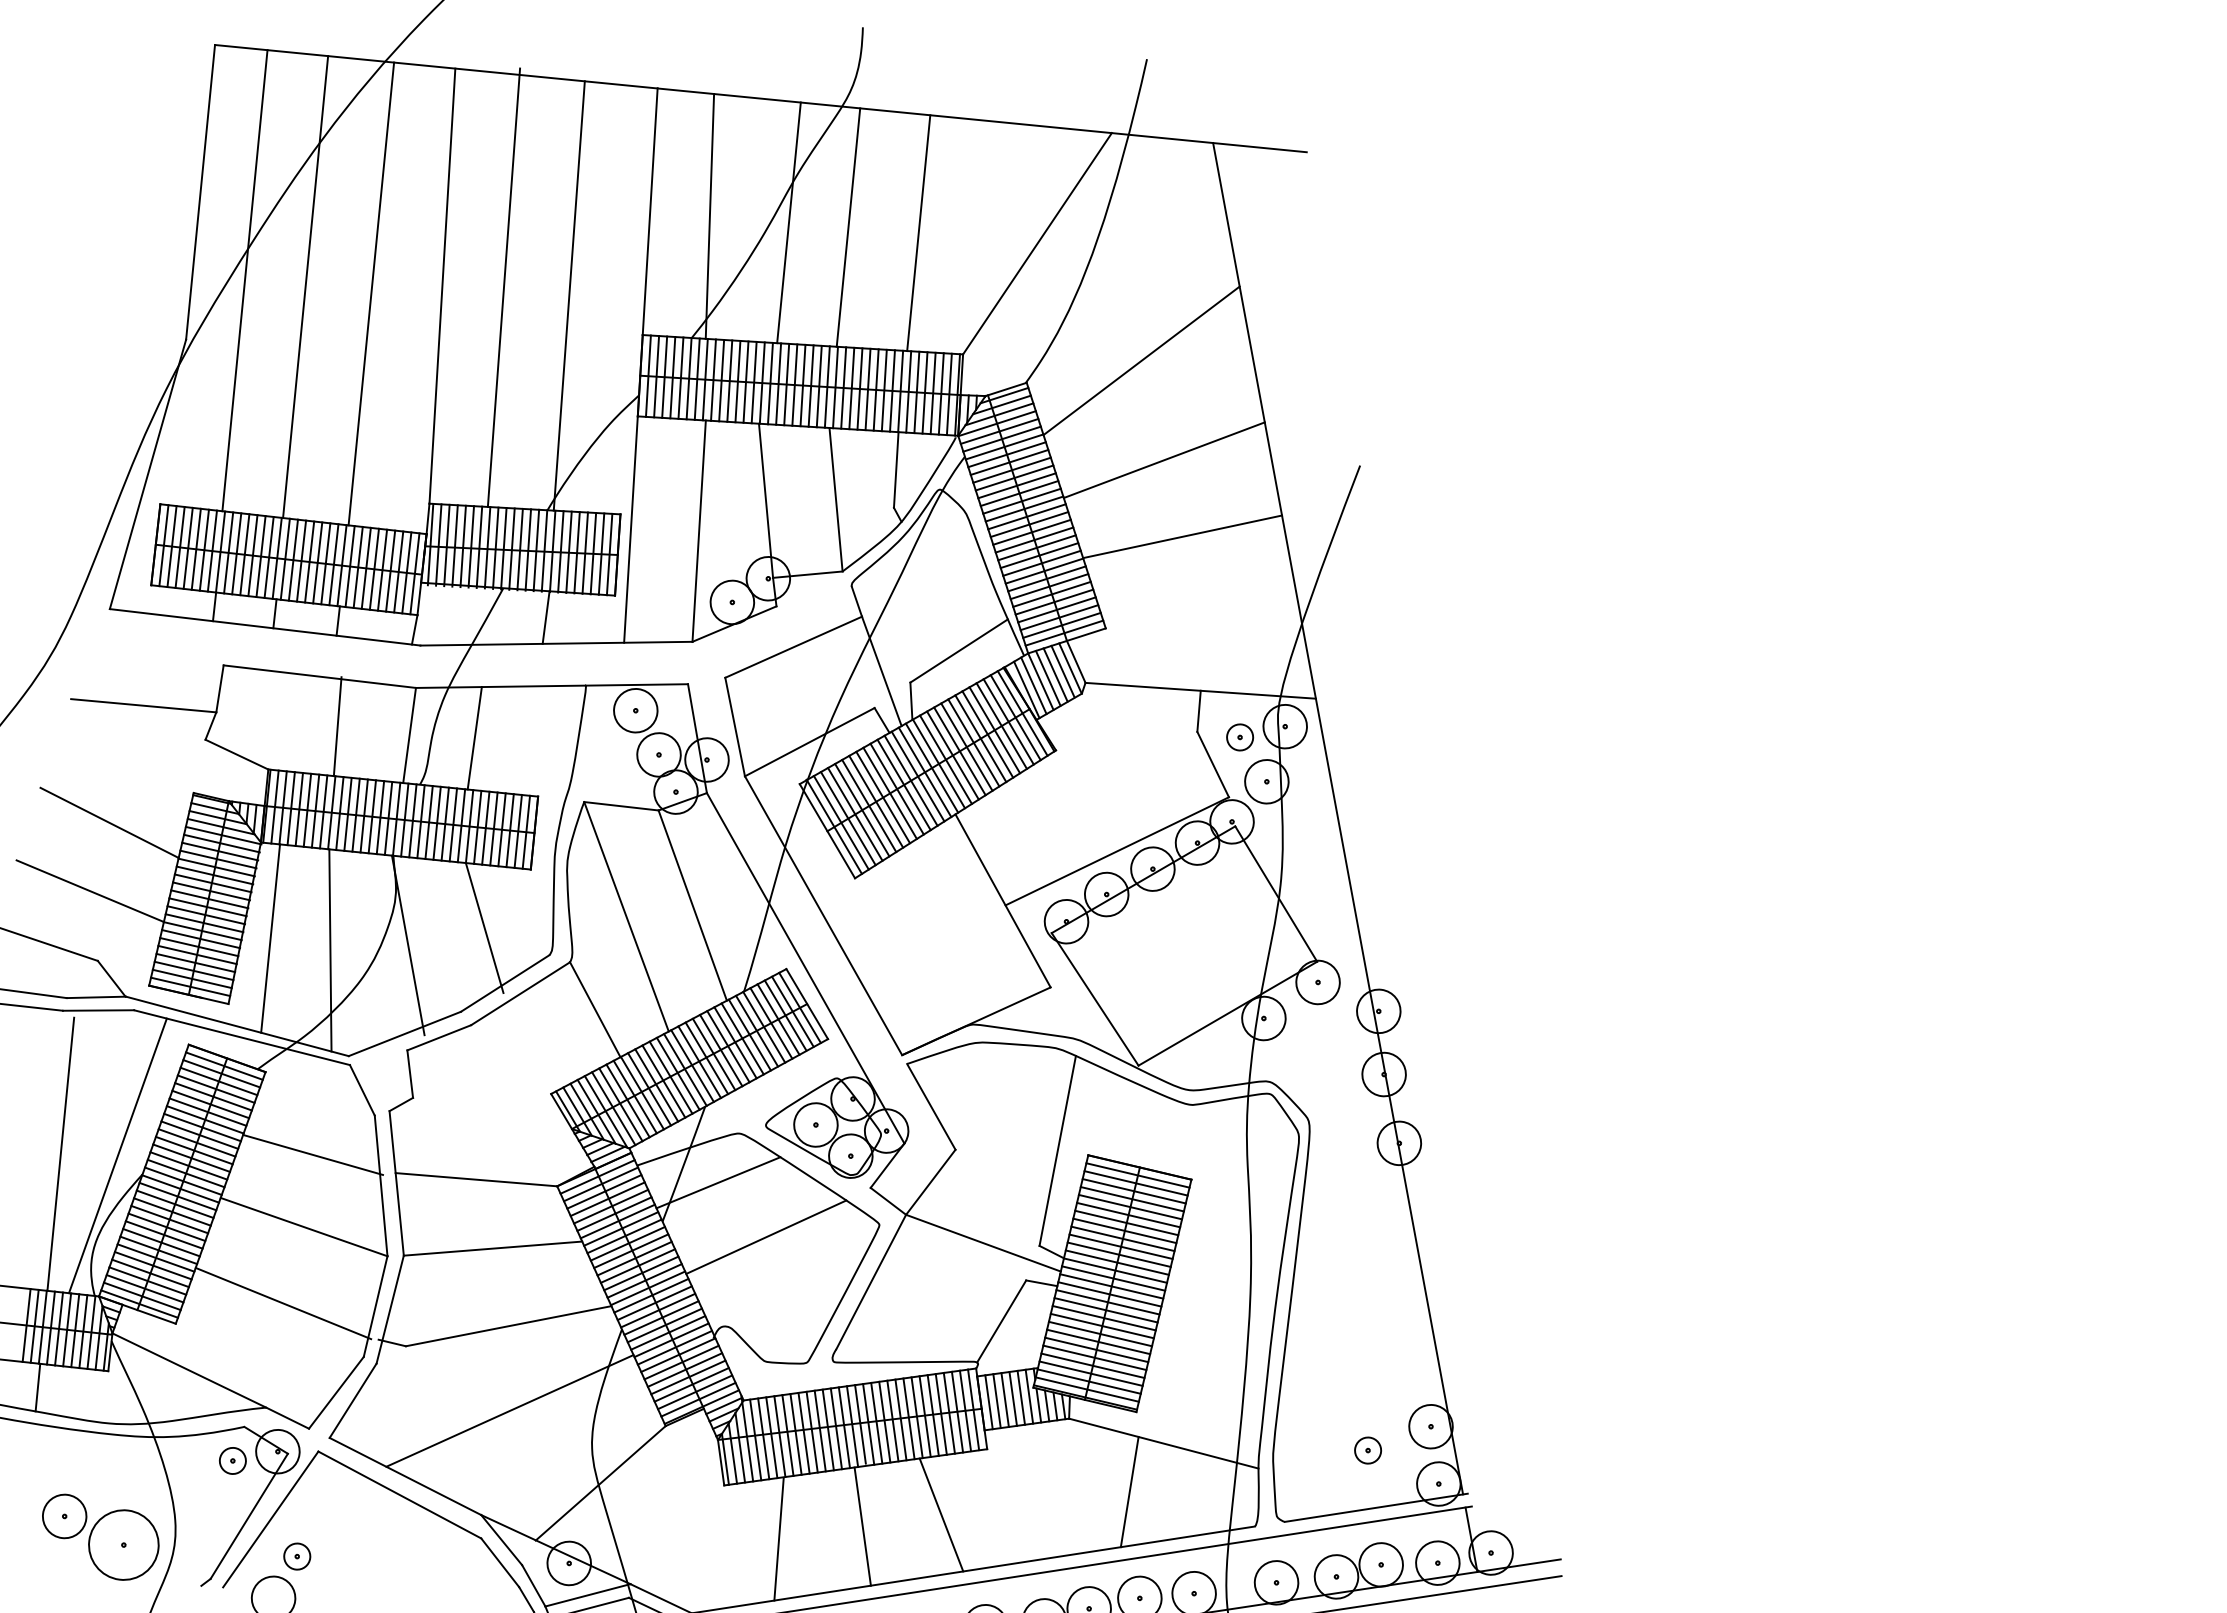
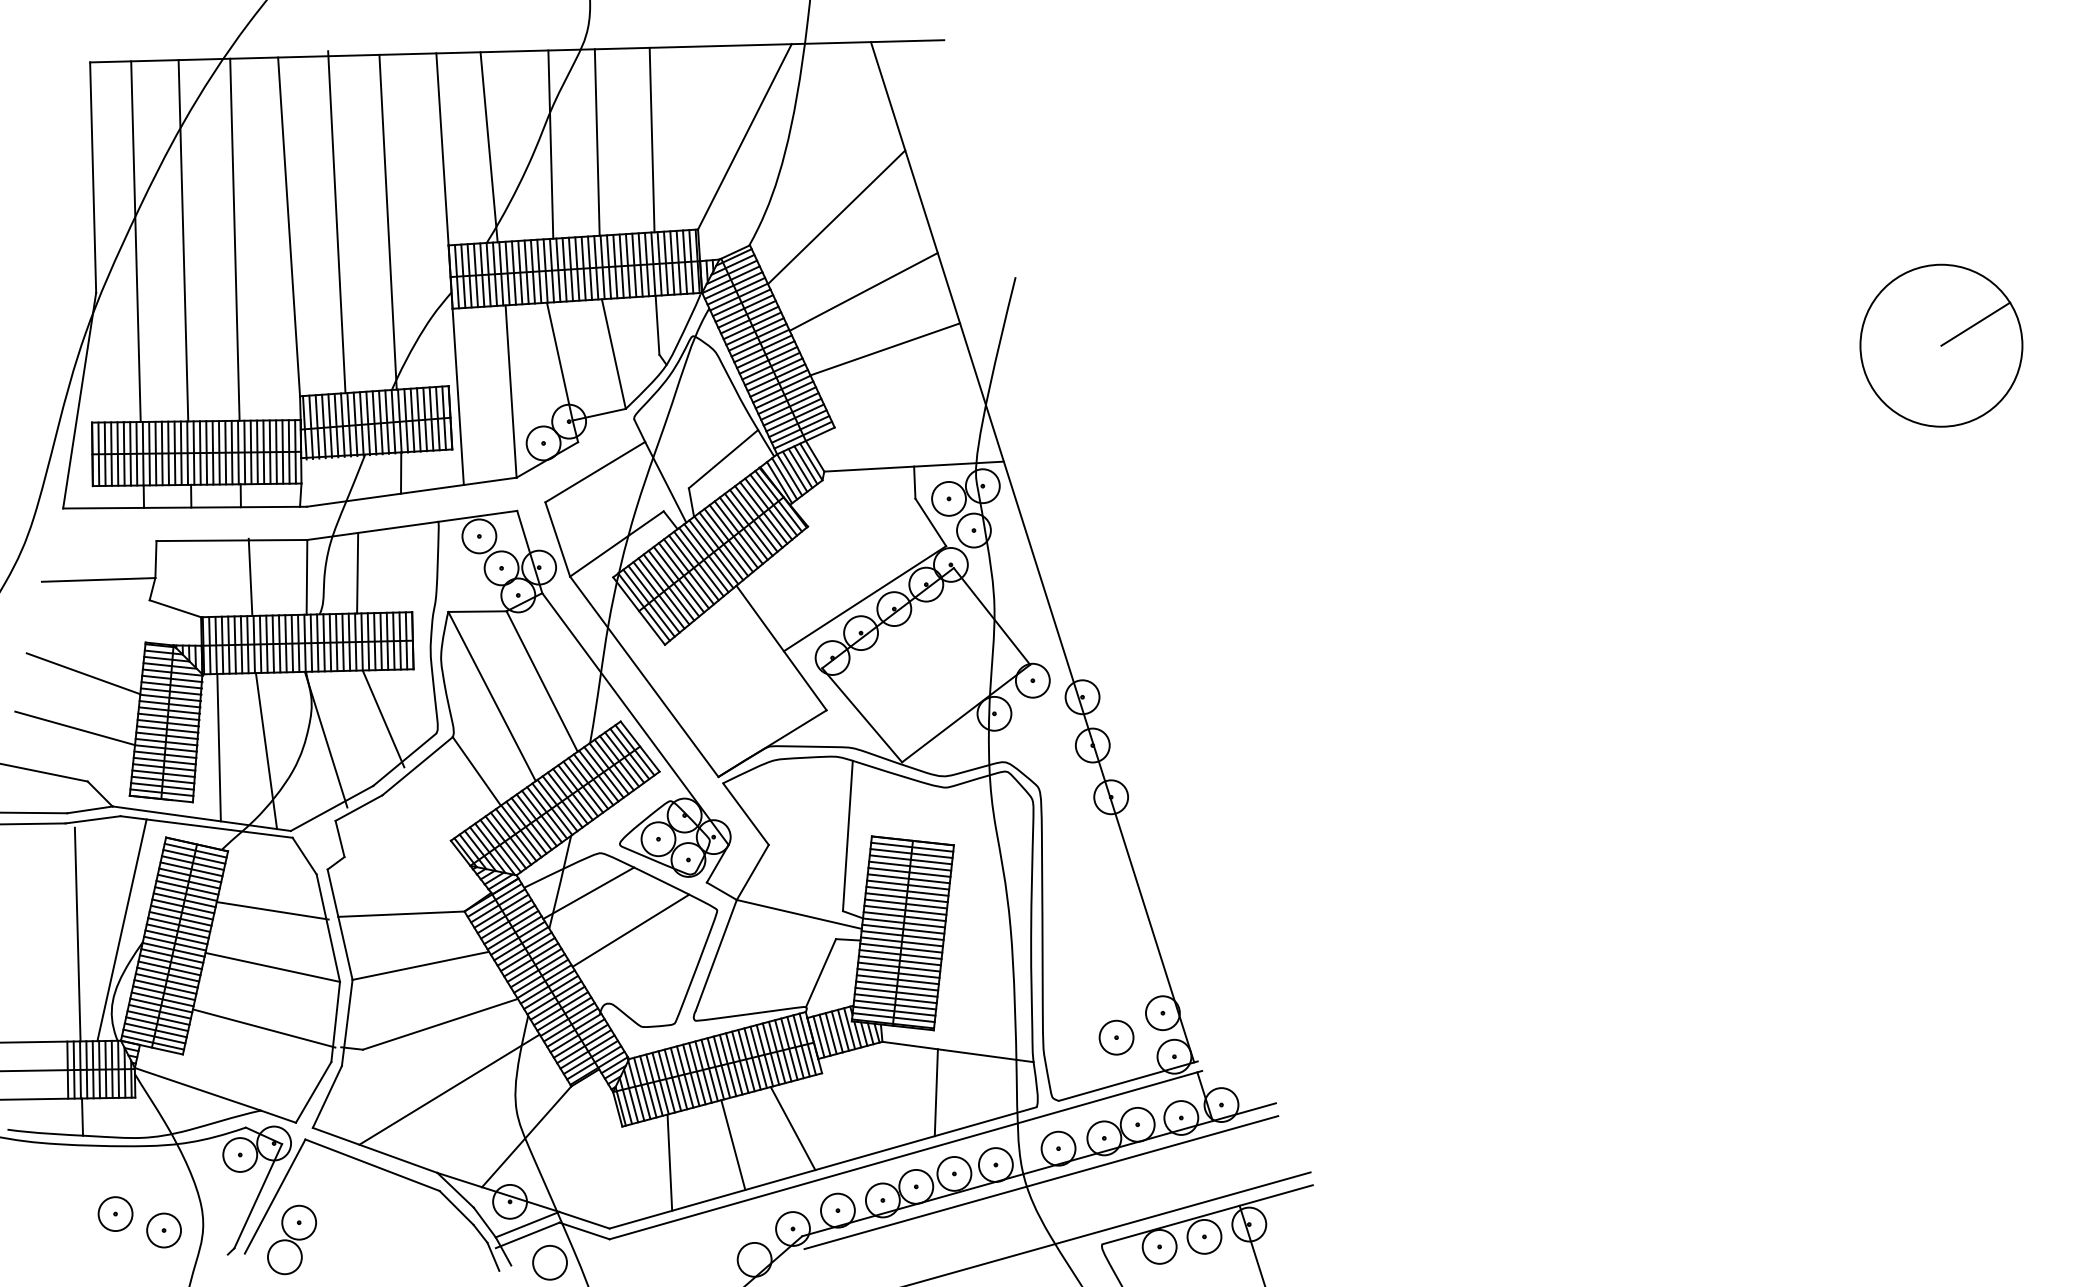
circle: (1239, 736) -> (948, 498), size x1.67
circle: (1368, 1450) -> (1116, 1037), size x1.67
circle: (233, 1460) -> (240, 1154), size x1.67
circle: (124, 1545) -> (164, 1230), size x0.62
circle: (297, 1556) -> (299, 1222), size x1.67

